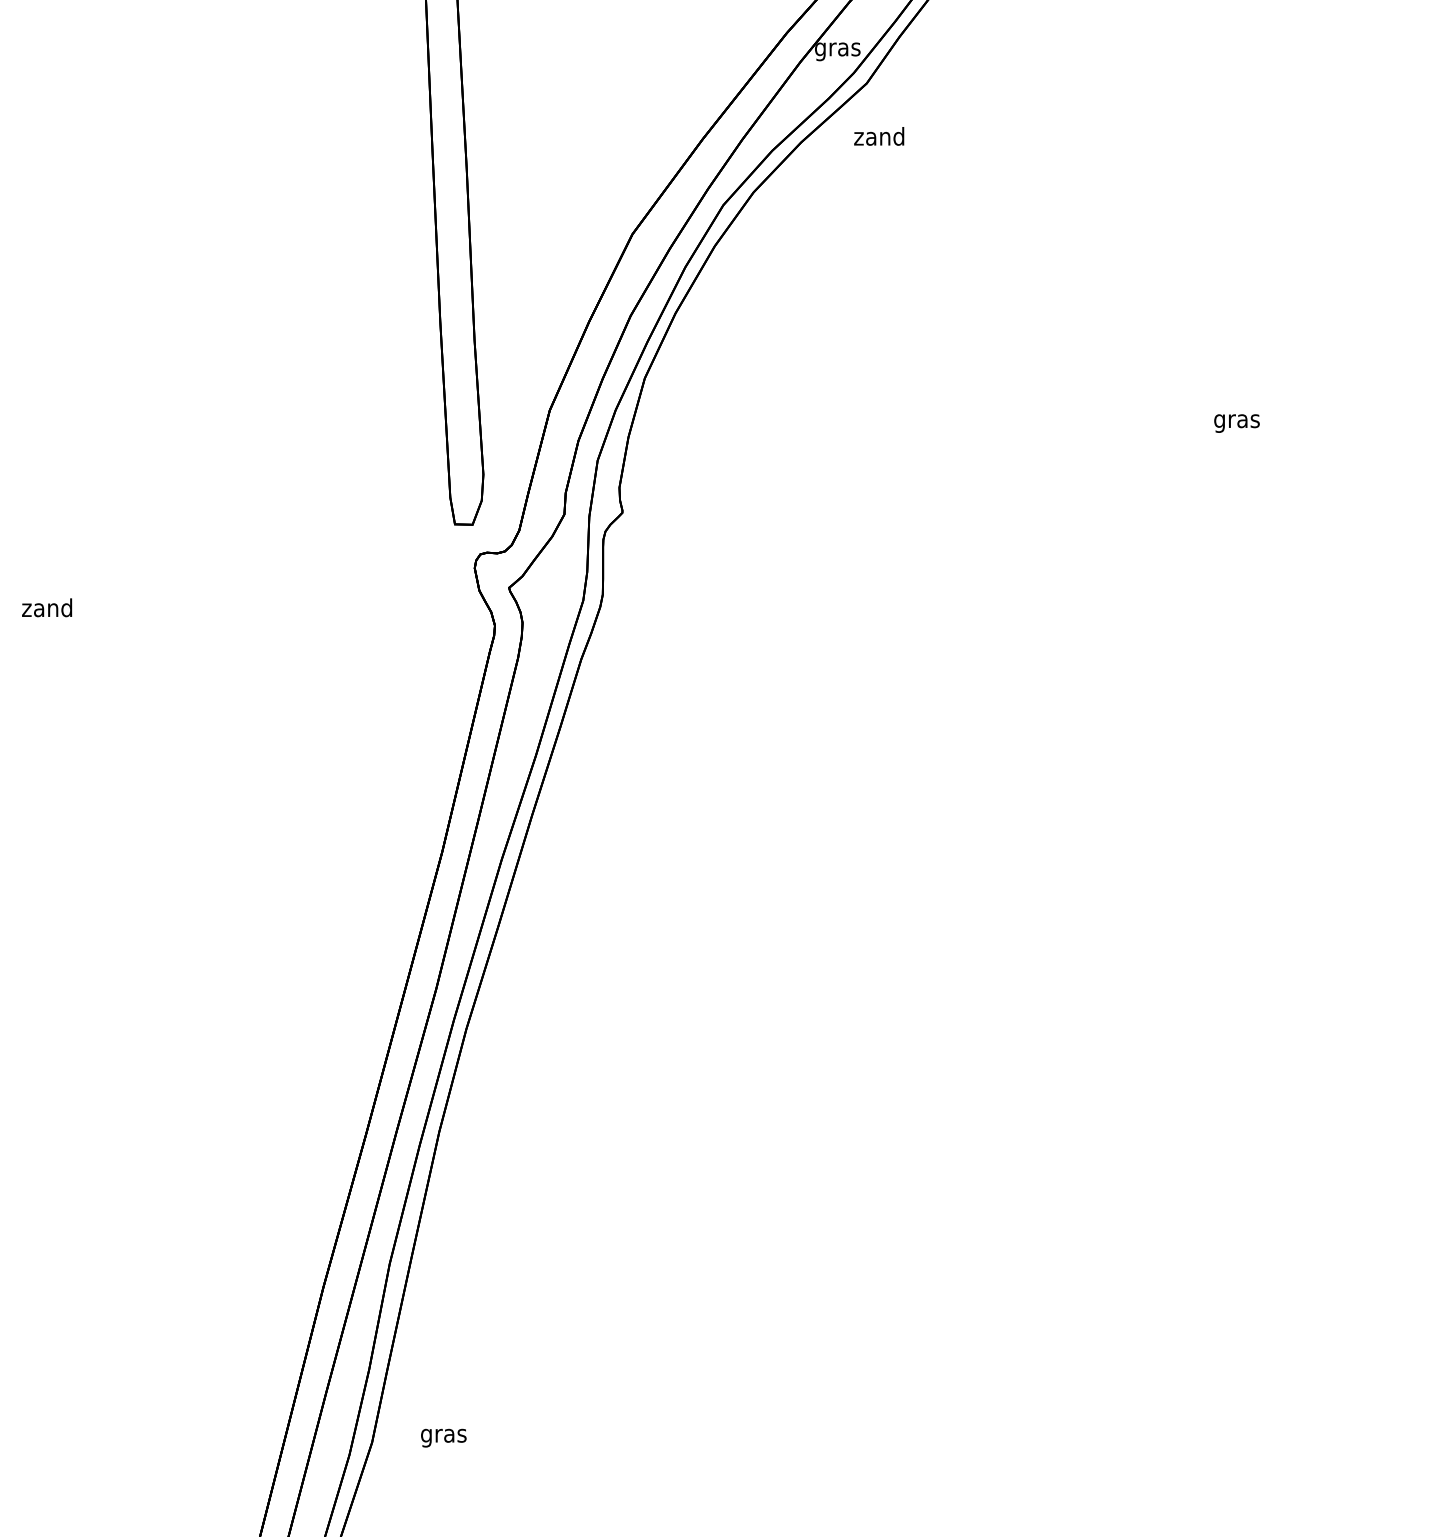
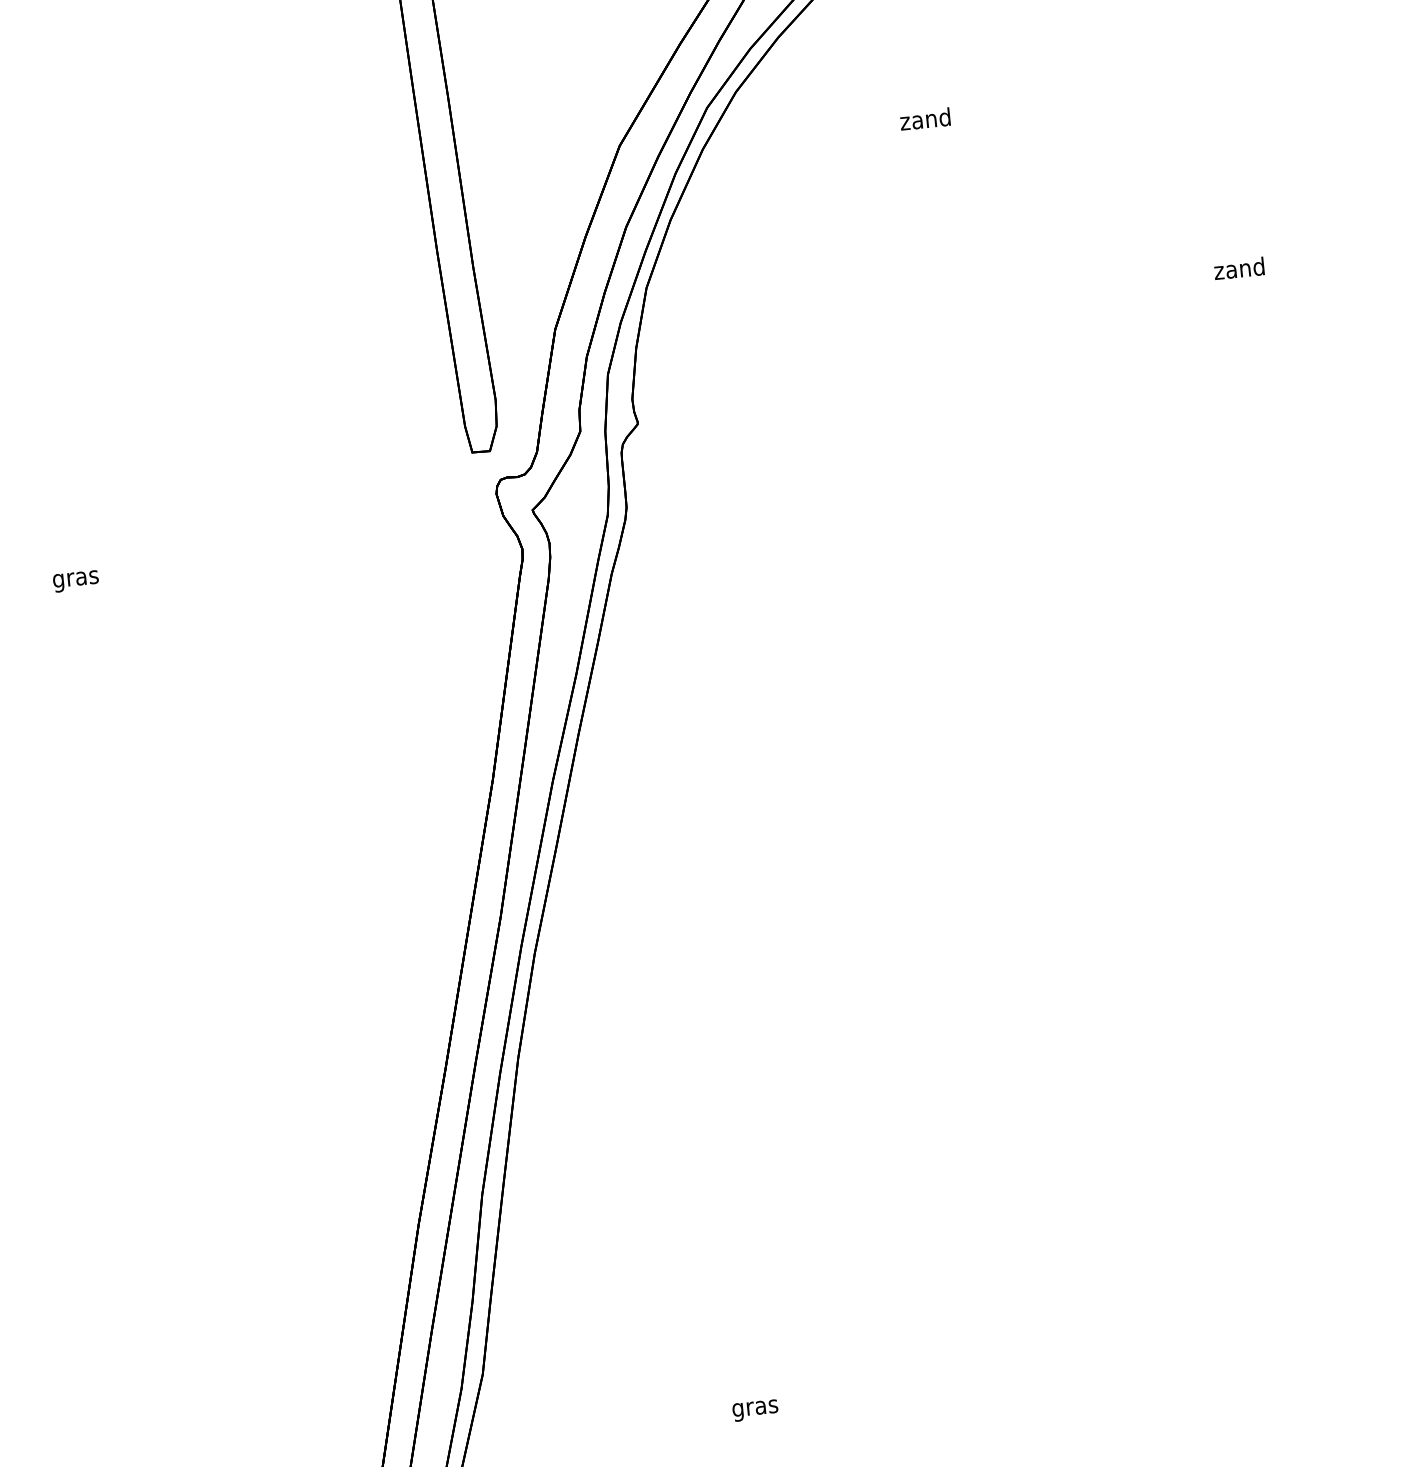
text: (879, 136) -> (925, 119), moved
text: (1236, 420) -> (1239, 270), gras -> zand
text: (47, 609) -> (75, 578), zand -> gras
text: (443, 1437) -> (755, 1409), moved

